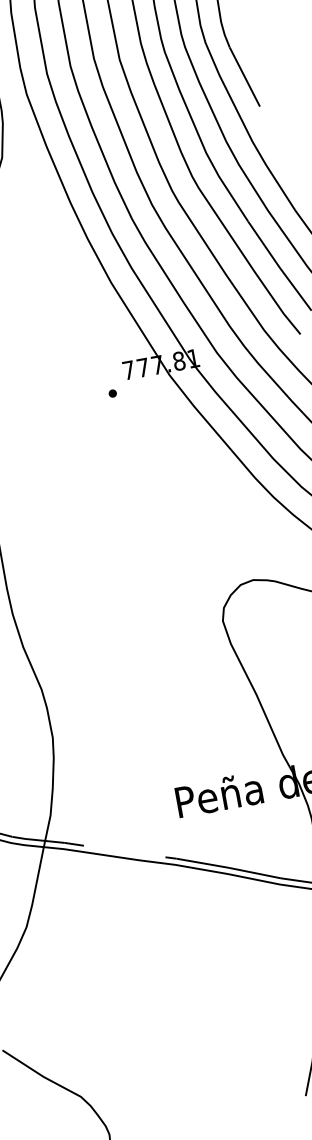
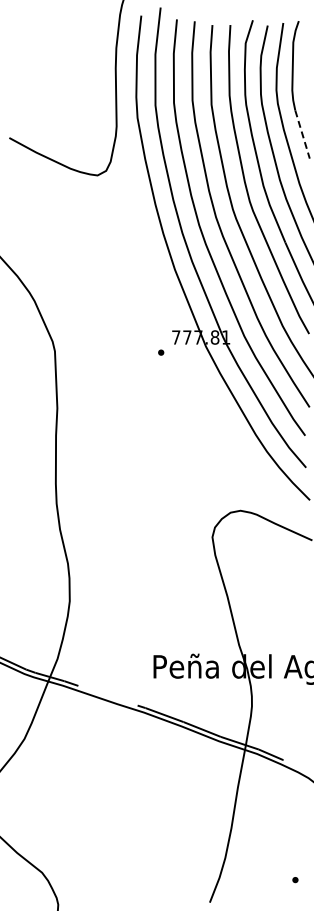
line: (245, 78) -> (302, 135), solid -> dashed

